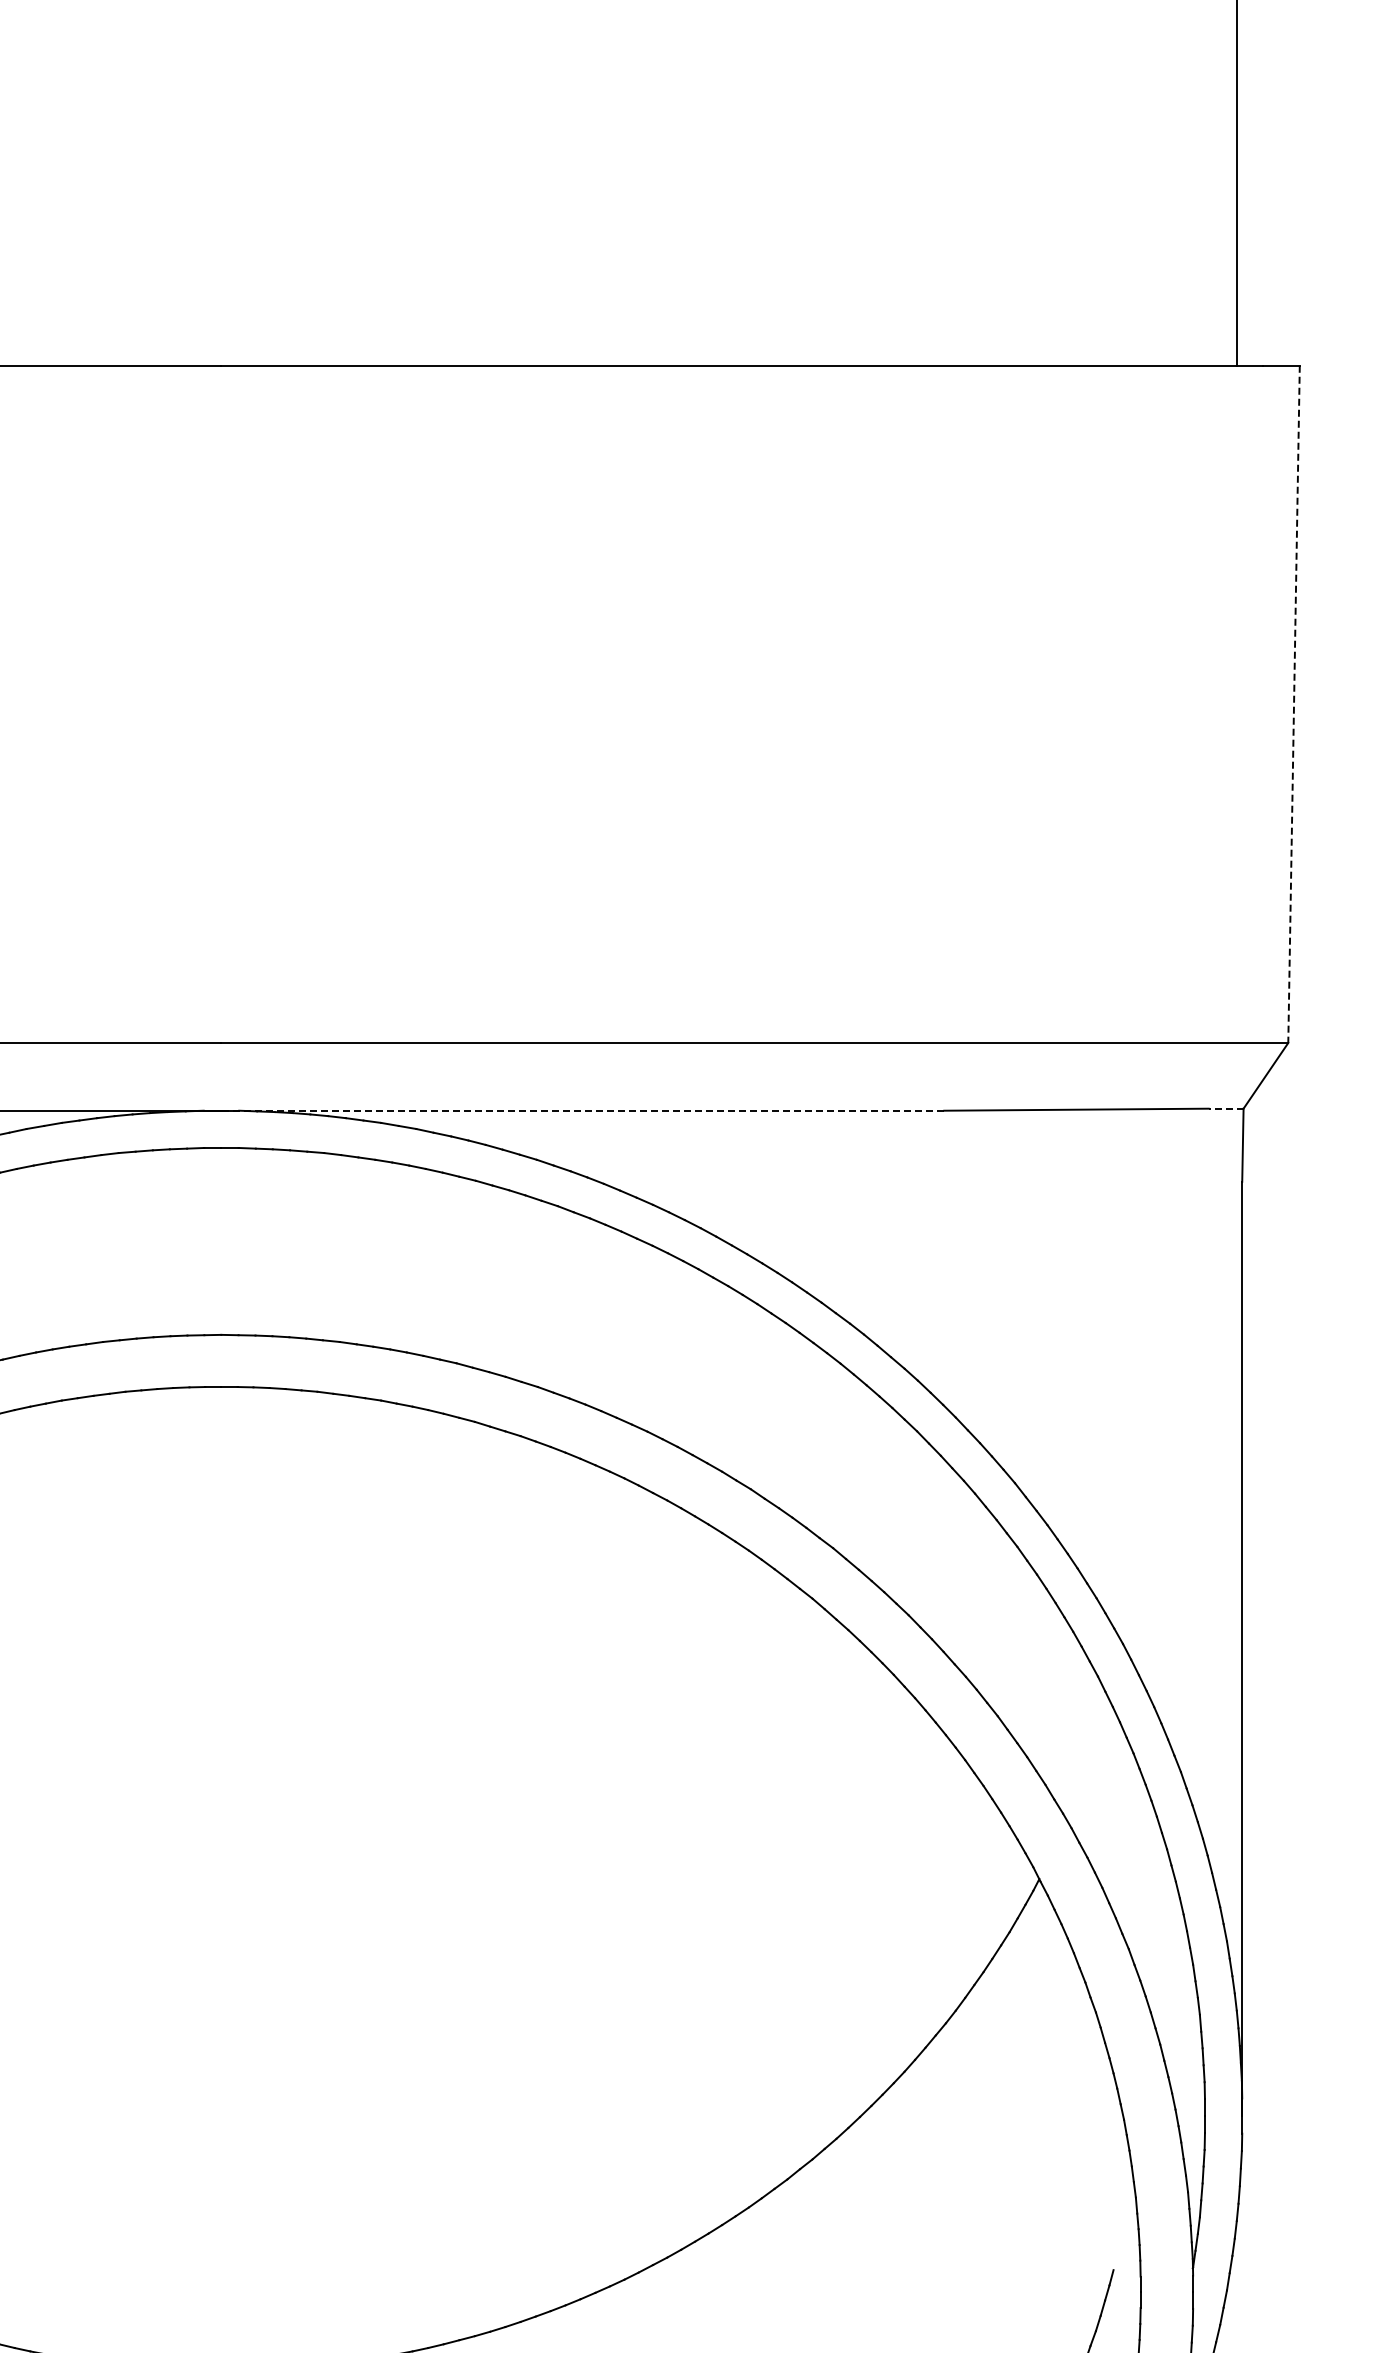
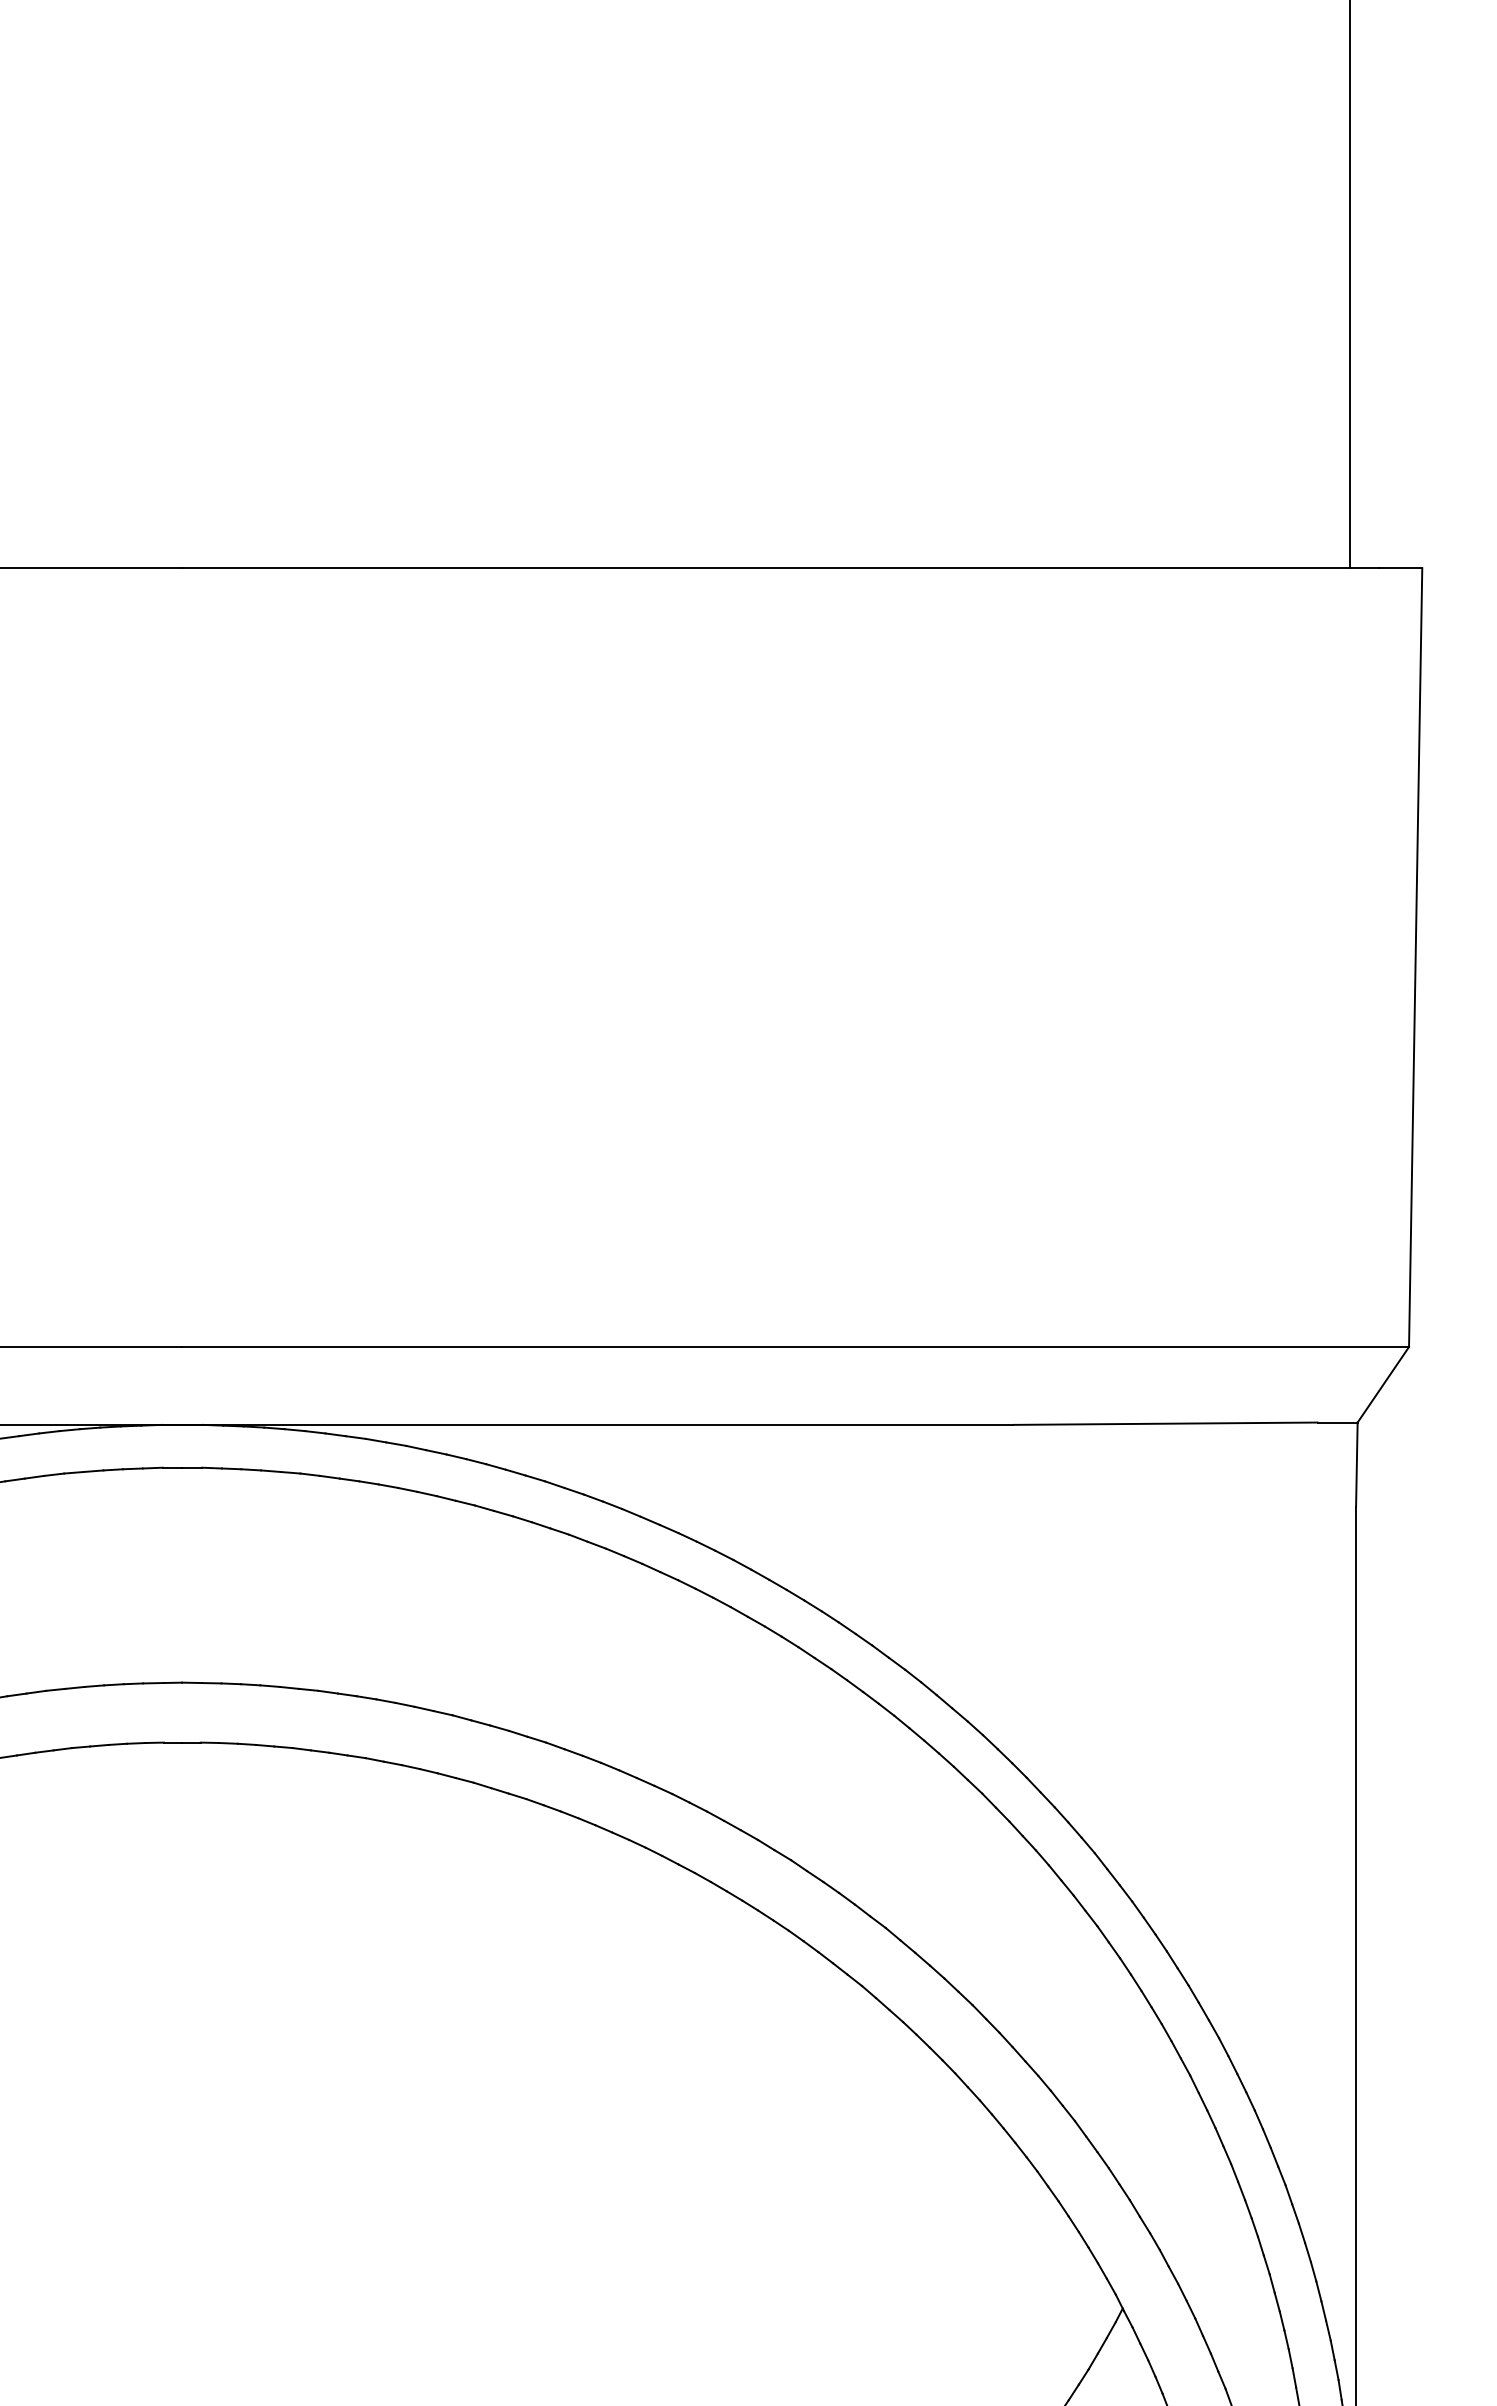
line: (1294, 704) -> (1416, 957), dashed -> solid
line: (1225, 1108) -> (1336, 1422), dashed -> solid
line: (582, 1110) -> (597, 1424), dashed -> solid

